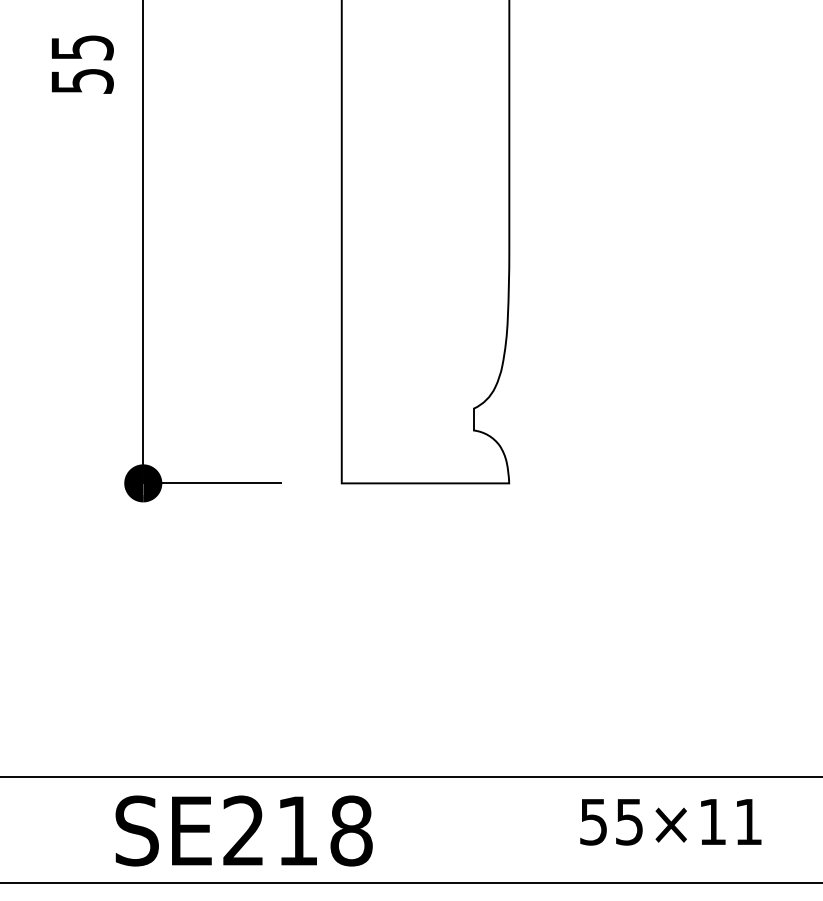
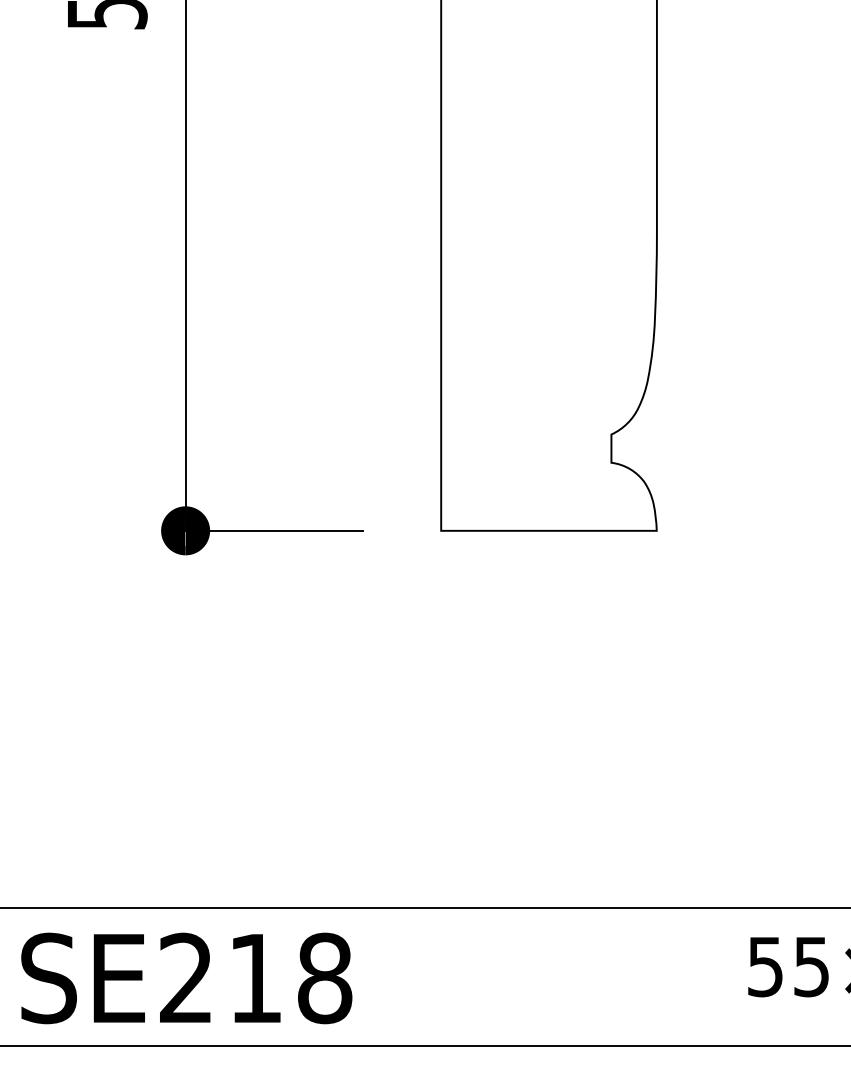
text: (243, 830) -> (185, 977), moved

